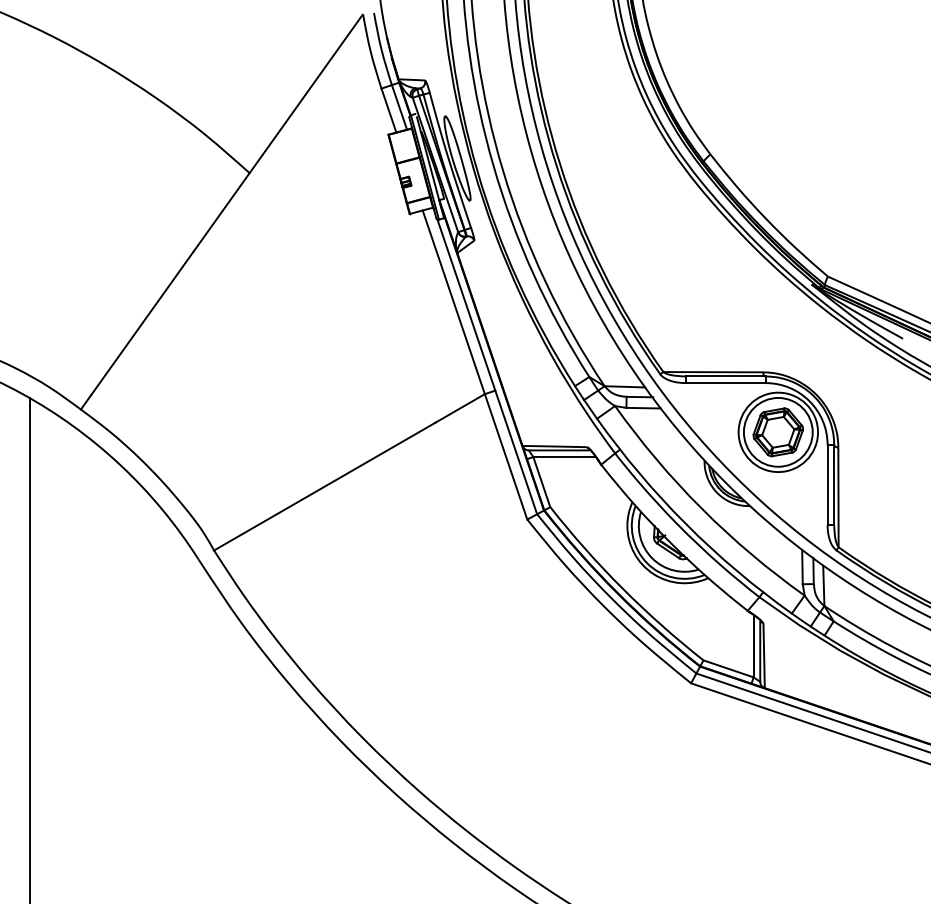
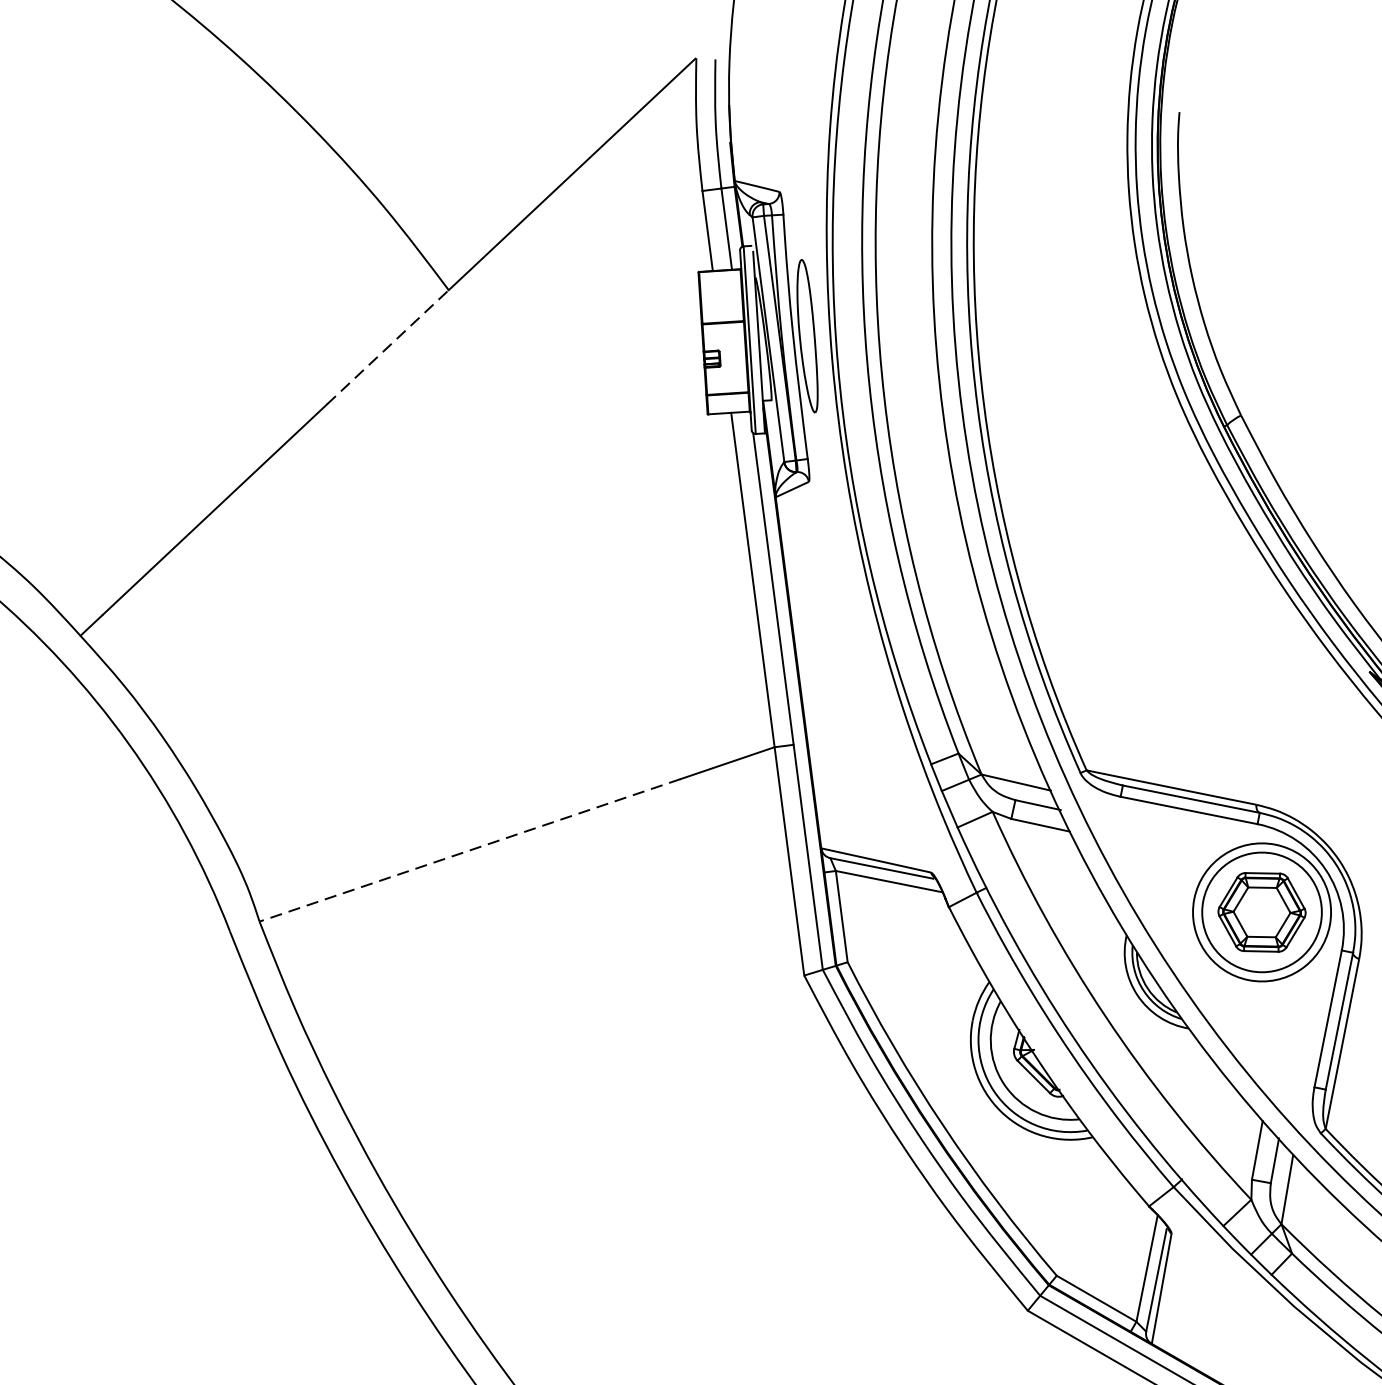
line: (222, 211) -> (389, 346), solid -> dashed
line: (324, 486) -> (469, 850), solid -> dashed

